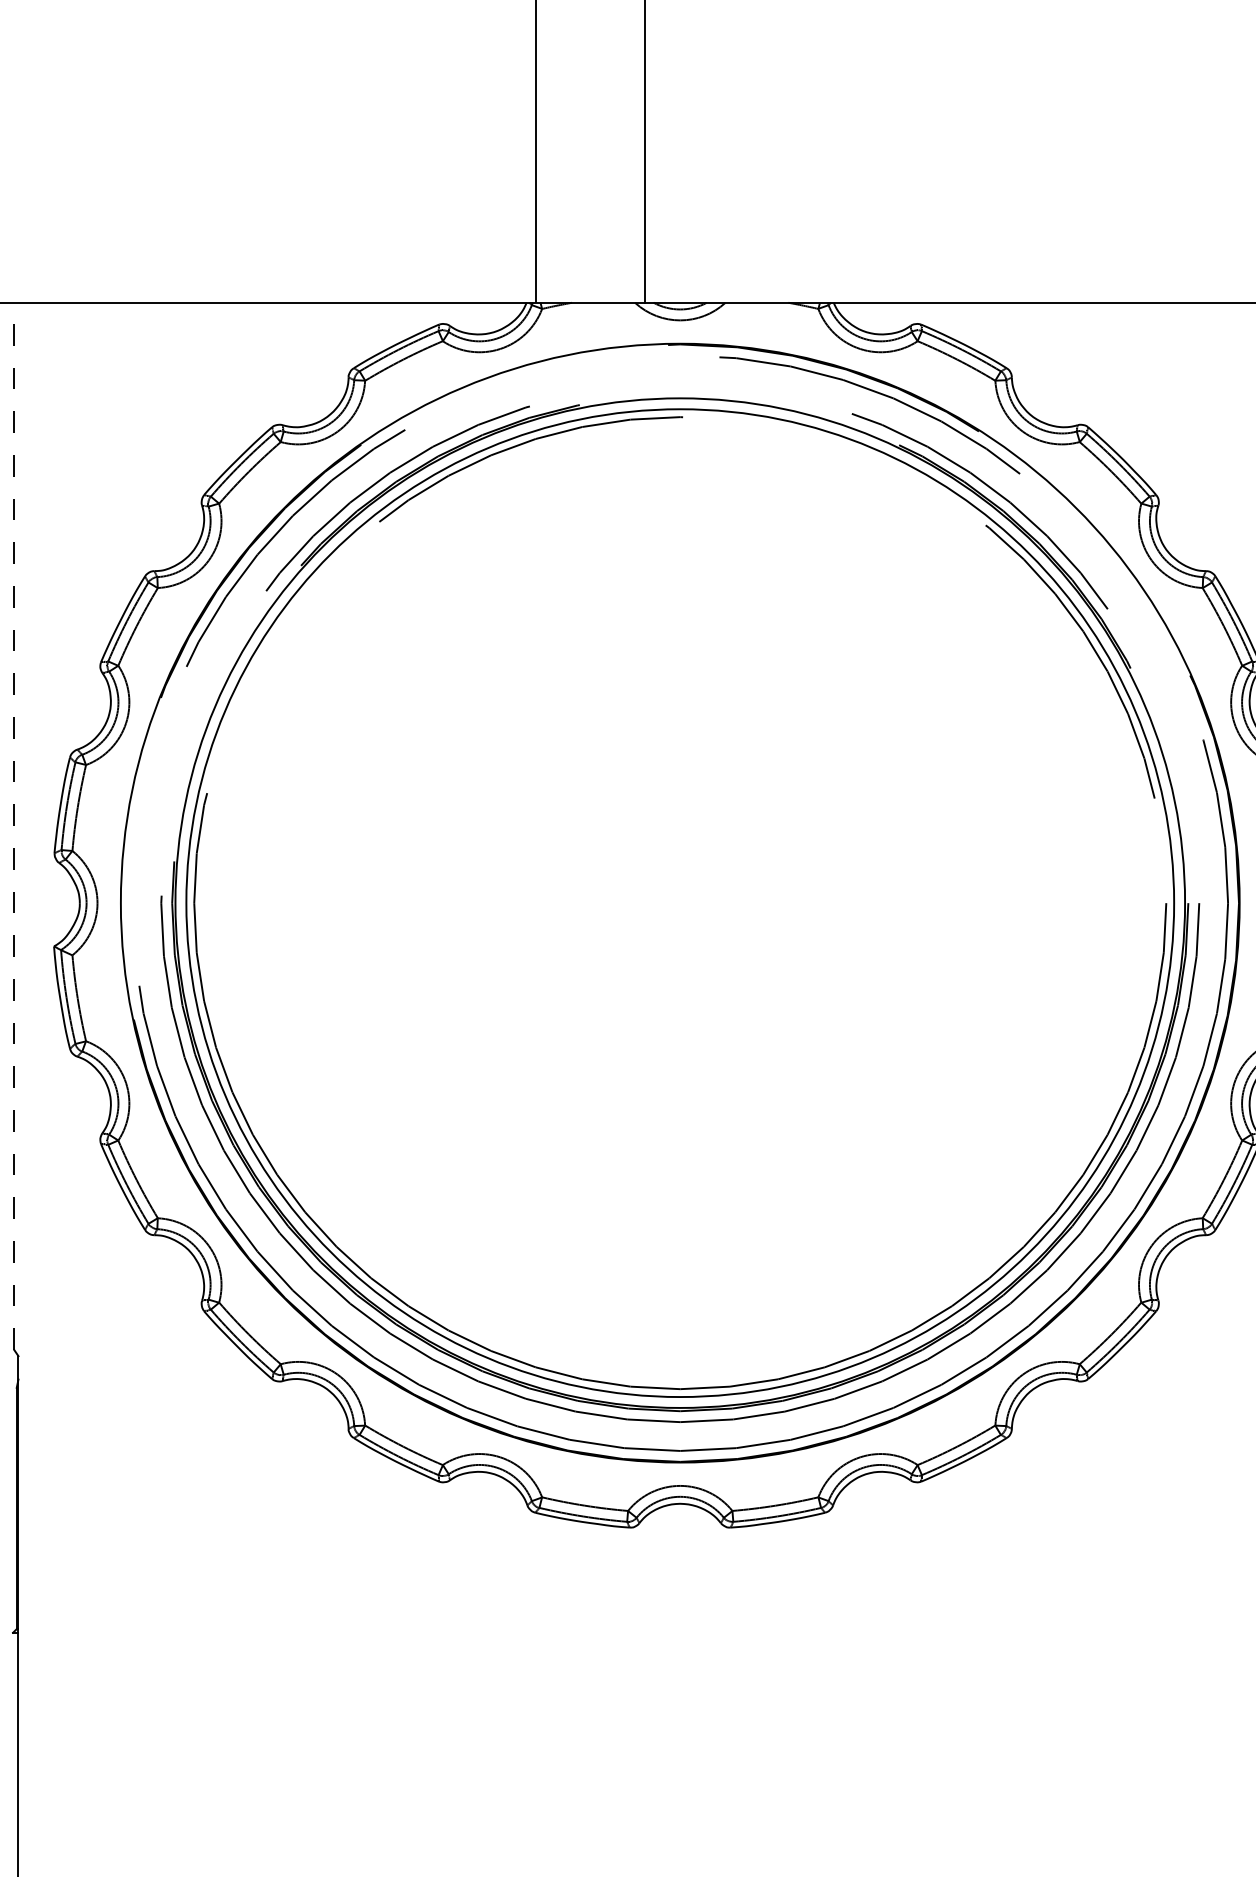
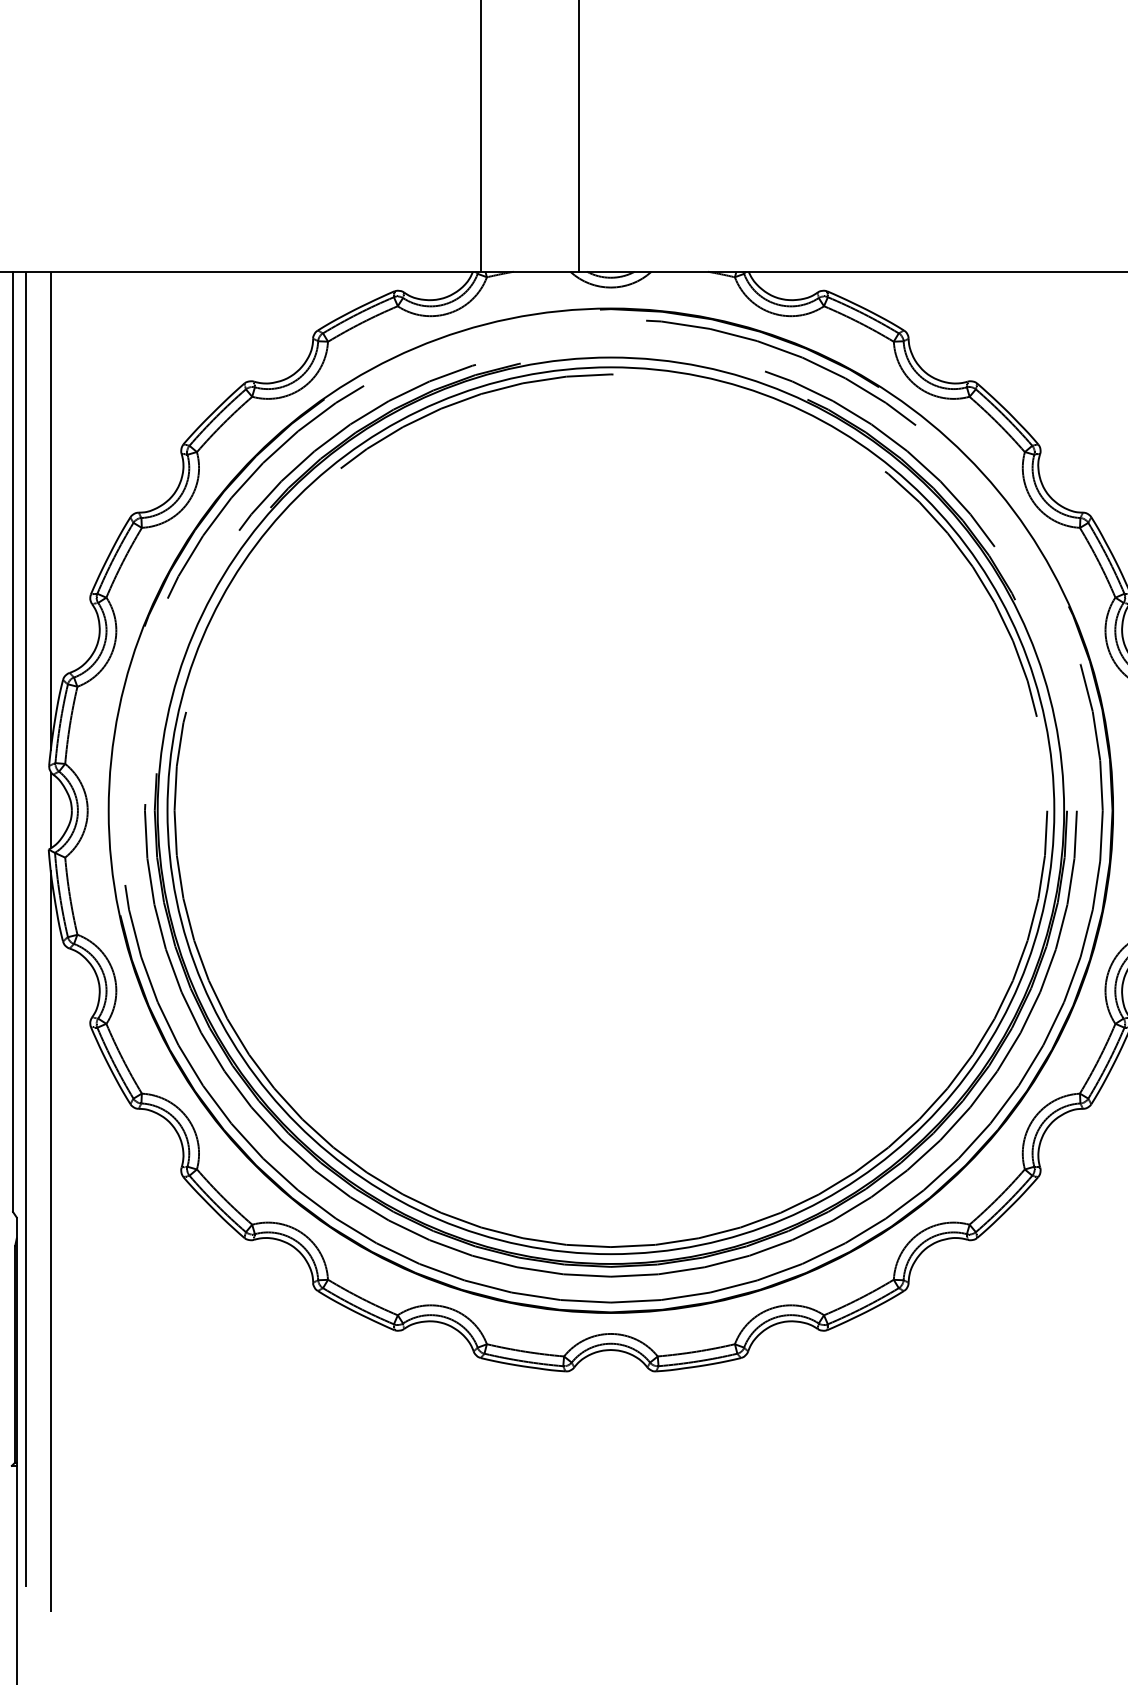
line: (56, 569) -> (50, 511), added
line: (14, 826) -> (13, 741), dashed -> solid
line: (56, 902) -> (50, 810), added
line: (28, 1034) -> (25, 928), added
line: (56, 1382) -> (50, 1241), added

